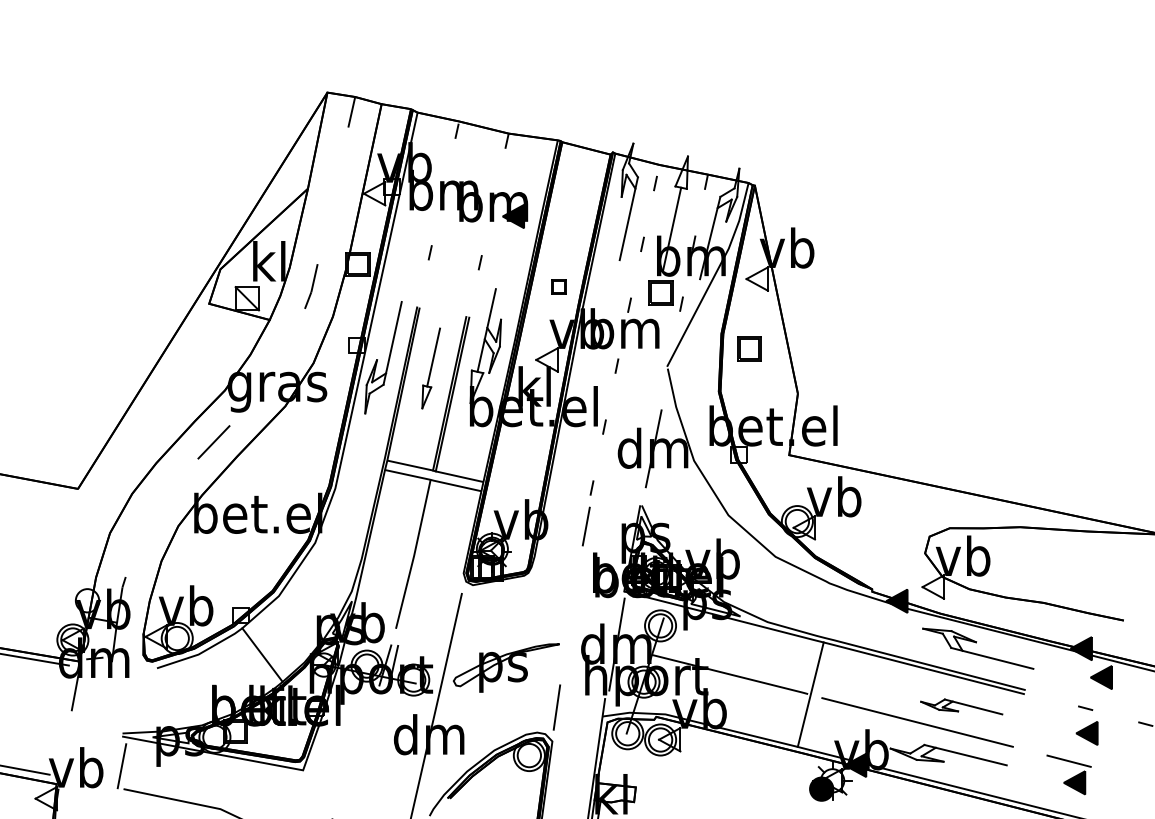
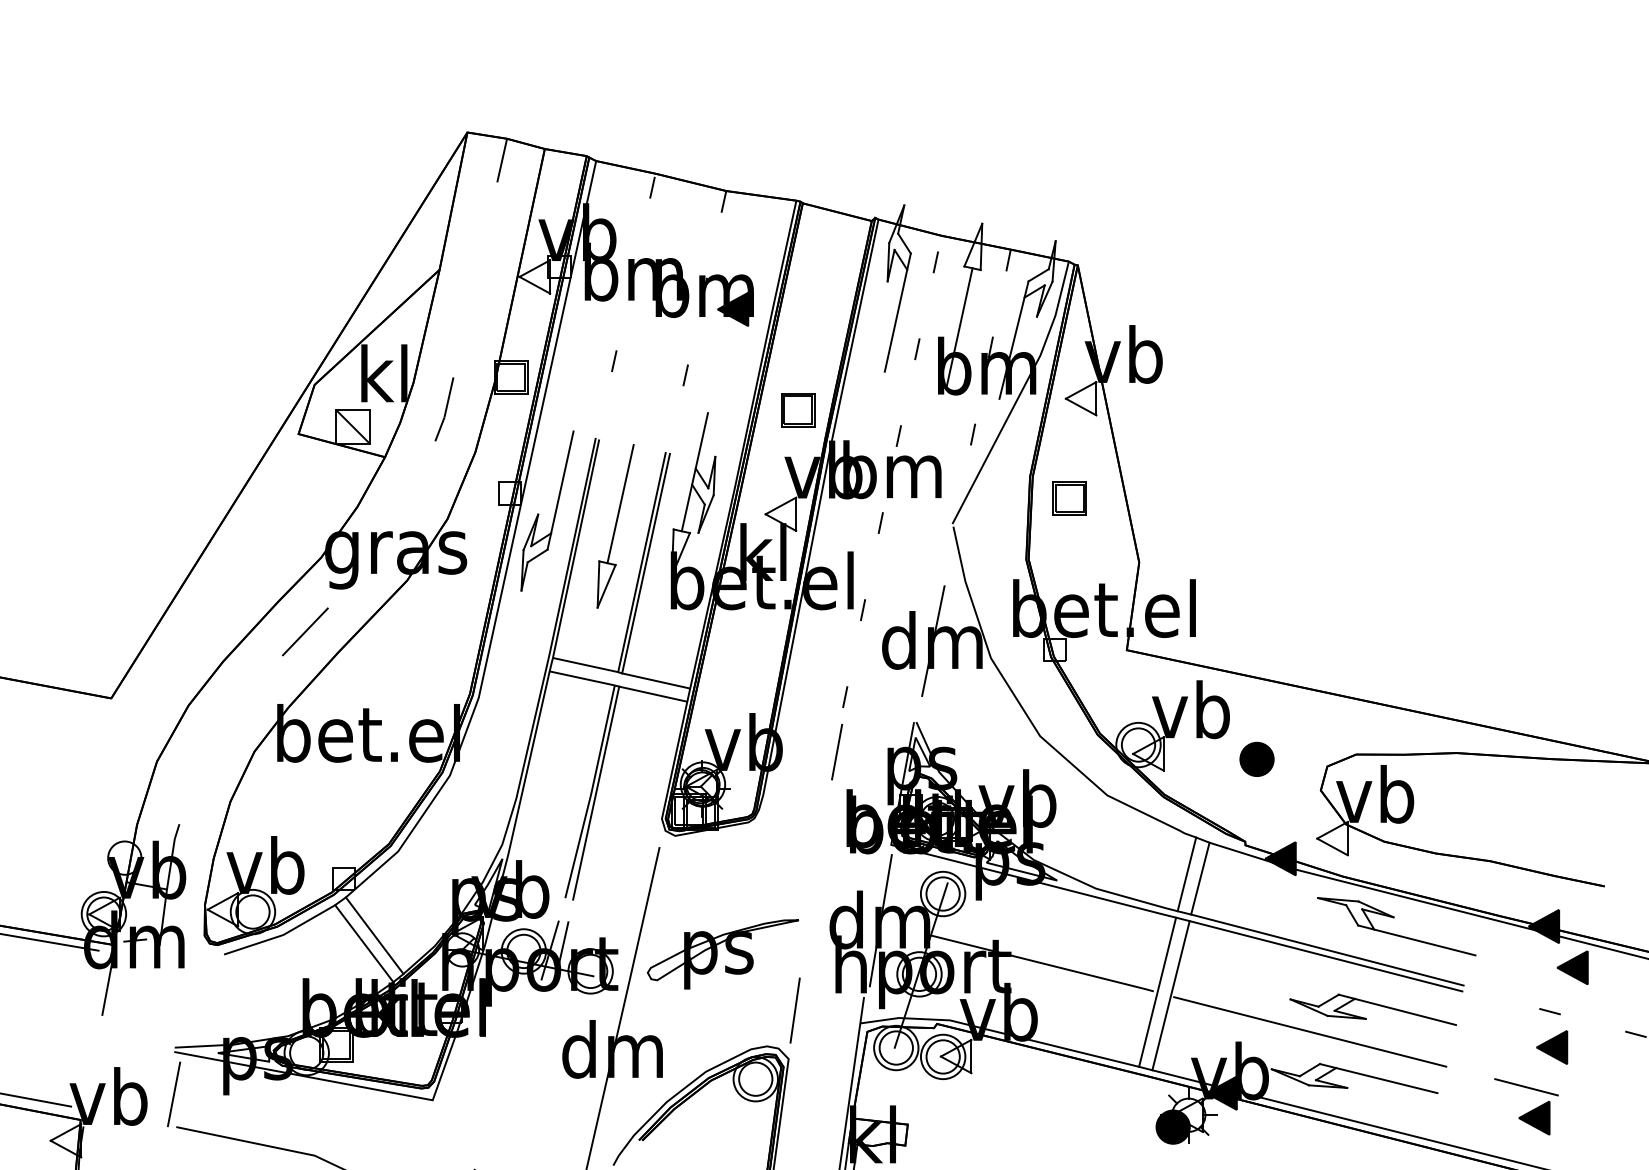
part: (559, 287) -> (798, 410), size x1.67
part: (660, 292) -> (943, 418), removed
part: (431, 368) -> (615, 526), size x1.43
part: (880, 531) -> (1256, 758), added
line: (417, 554) -> (596, 792), added
line: (831, 612) -> (1186, 874), added
line: (840, 615) -> (1200, 878), added
line: (255, 660) -> (364, 943), added
line: (819, 696) -> (1170, 995), added
part: (961, 706) -> (1372, 1009), size x1.43

